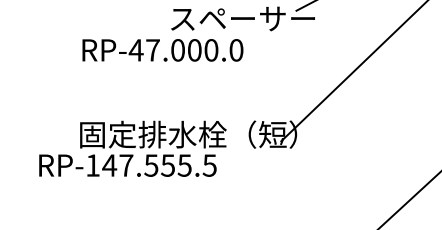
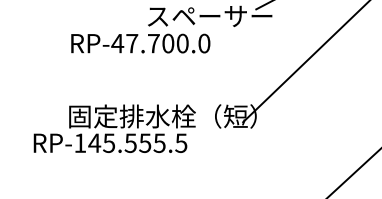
text: (177, 50) -> (153, 43), RP-47.000.0 -> RP-47.700.0
text: (126, 165) -> (109, 143), RP-147.555.5 -> RP-145.555.5

